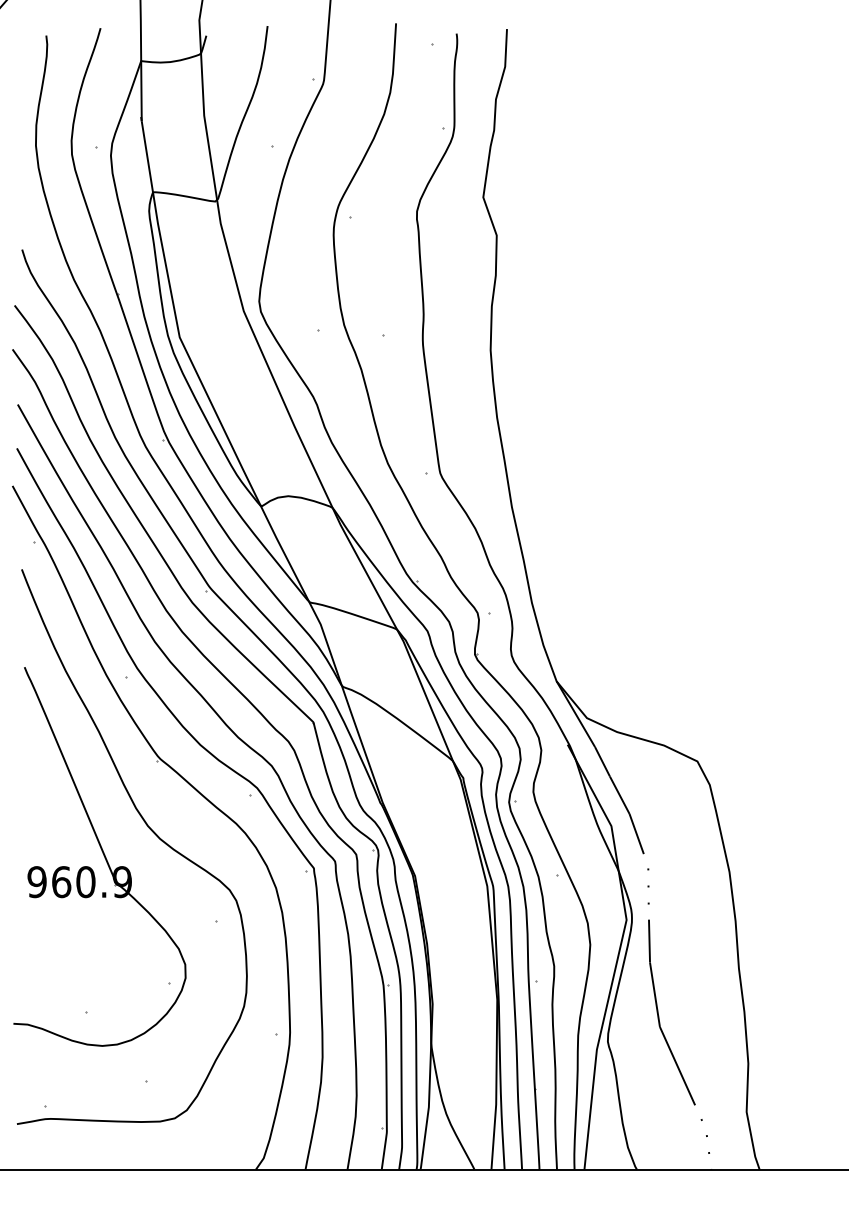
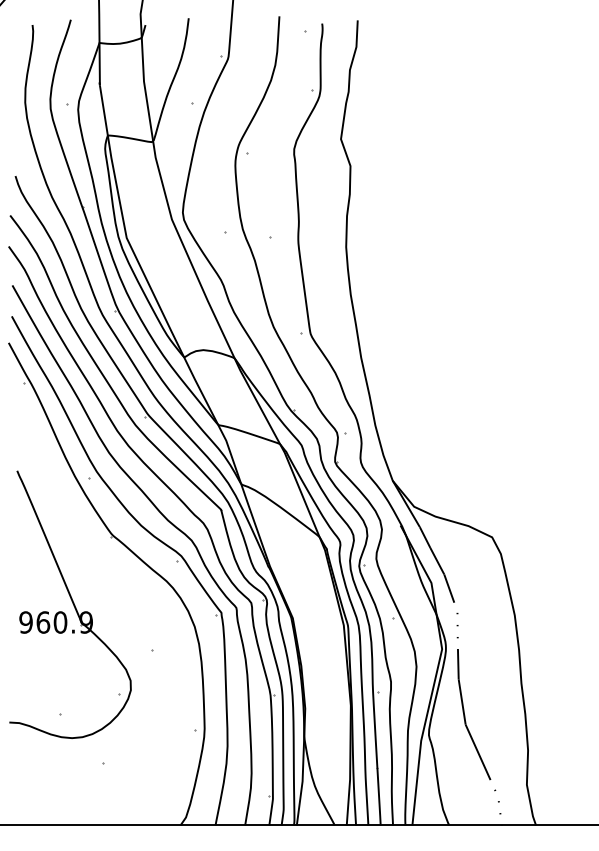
part: (148, 828) -> (104, 584), removed

